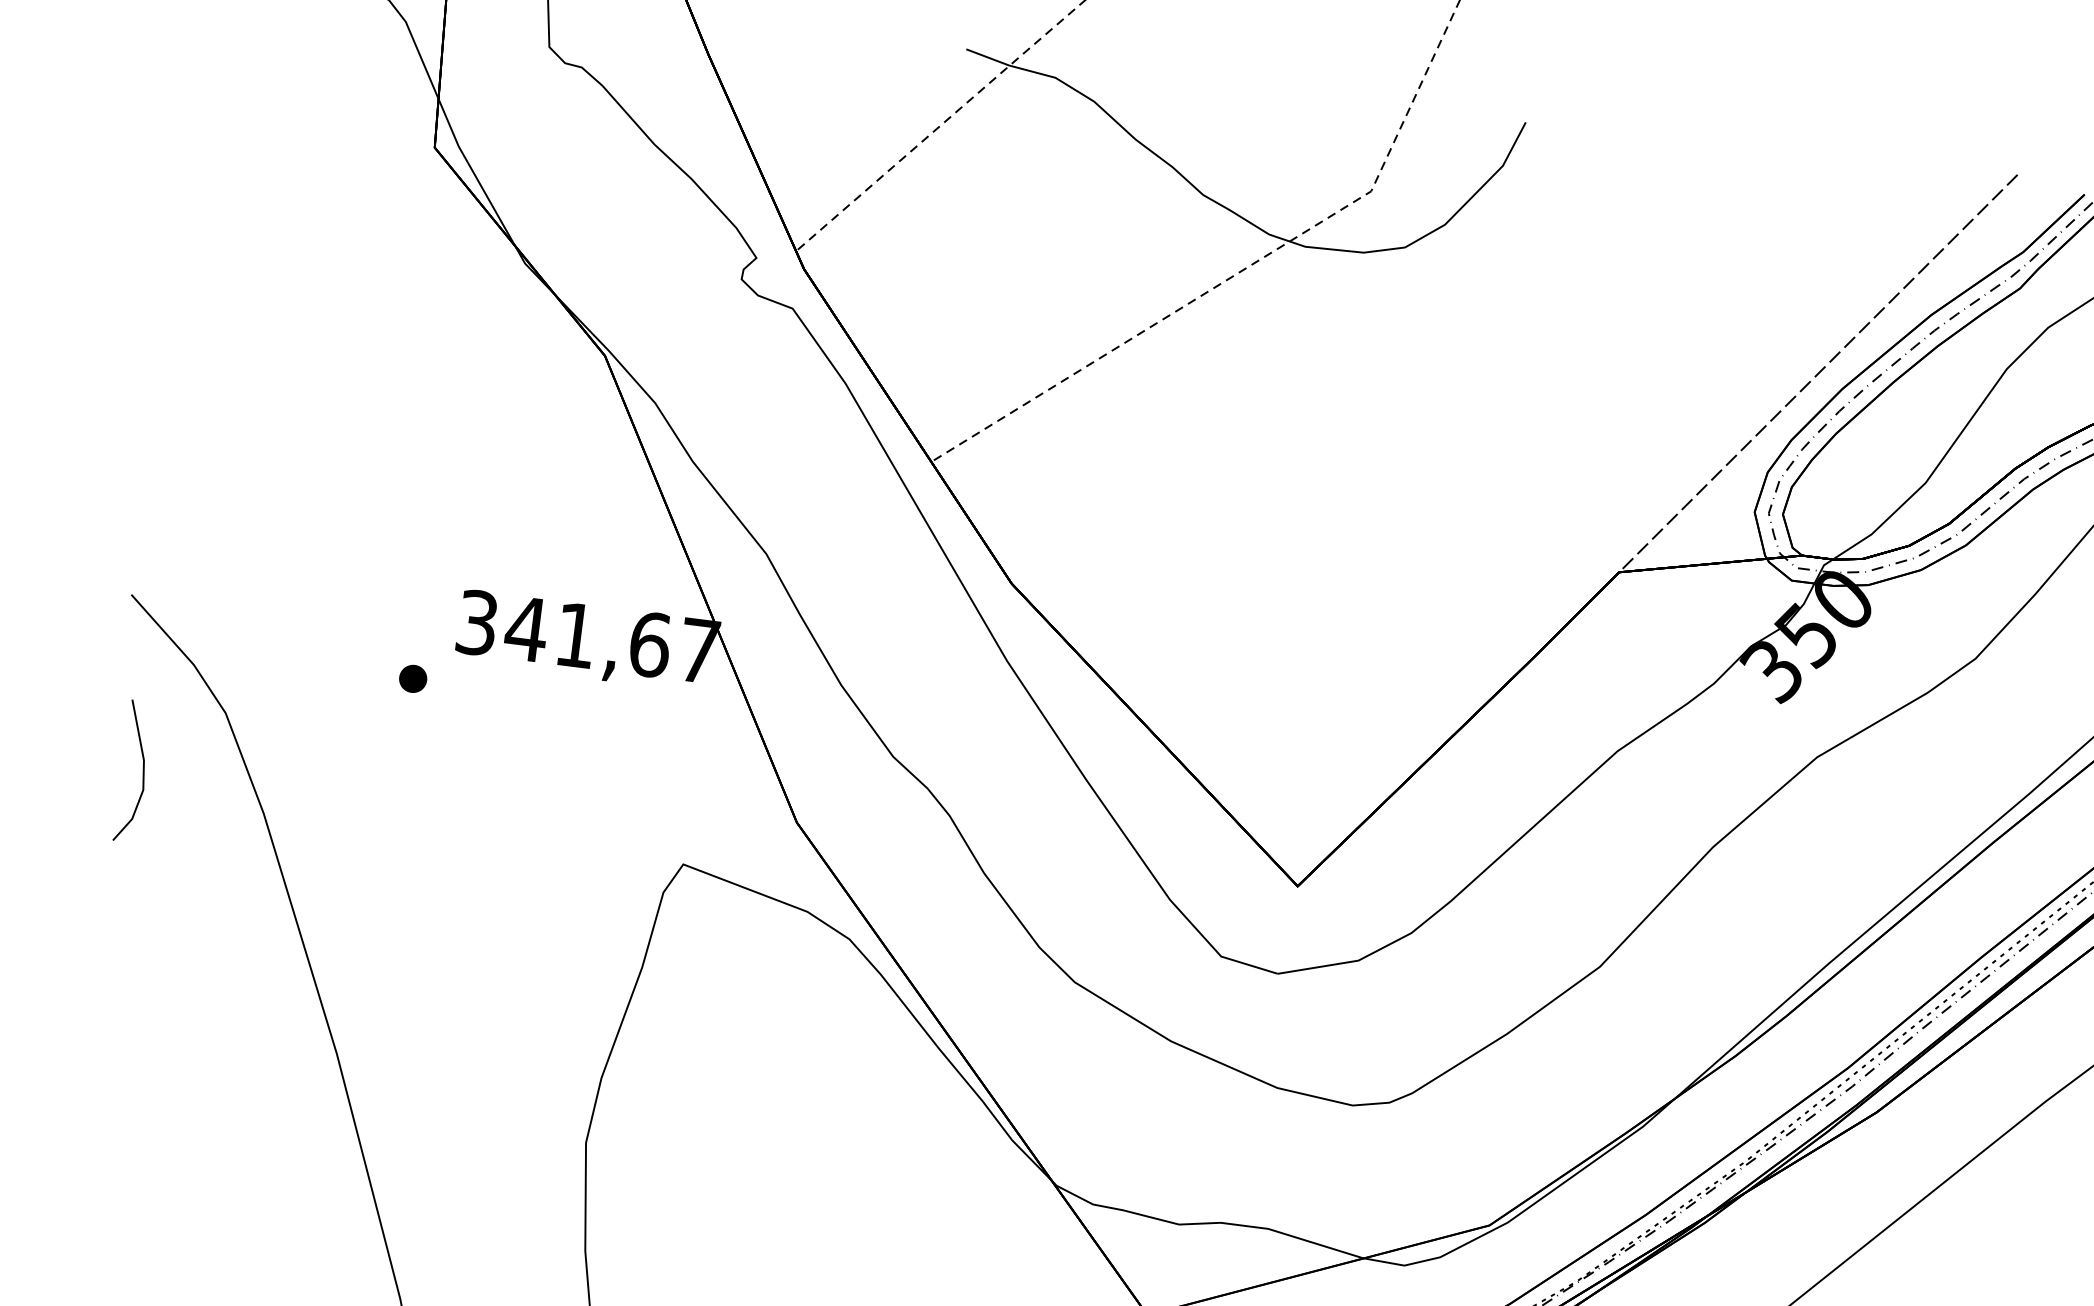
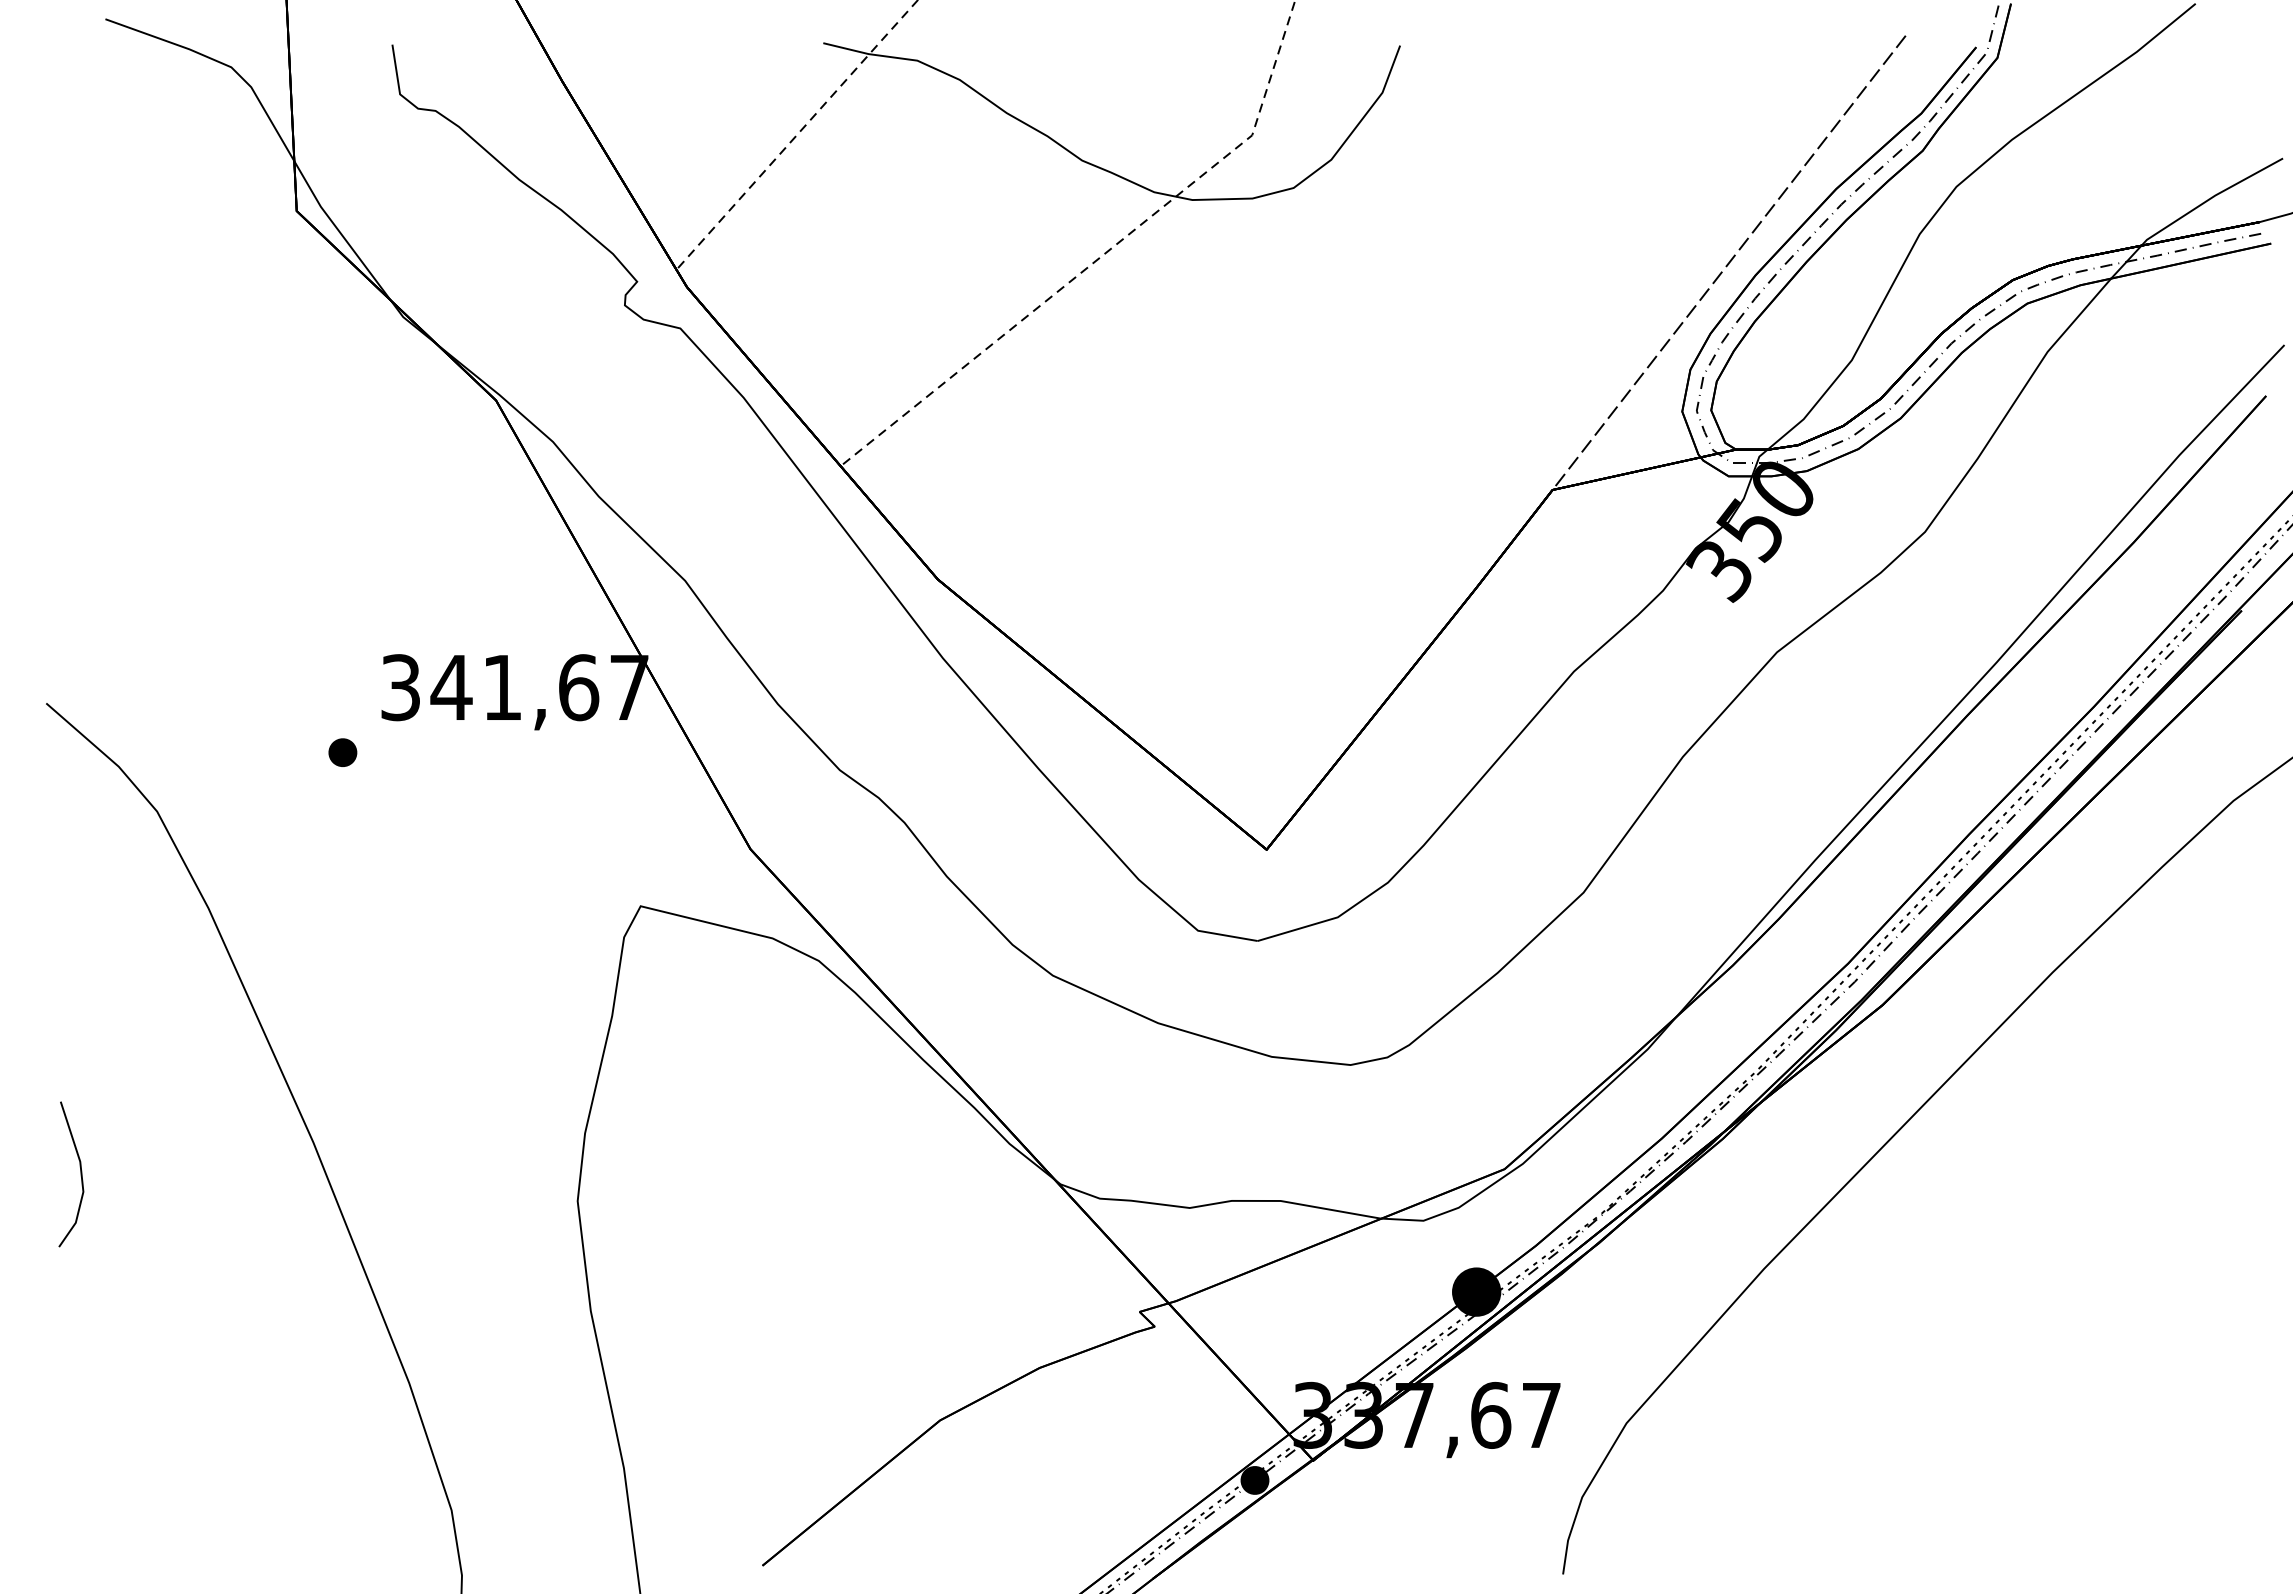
line: (142, 772) -> (80, 1174), moved

